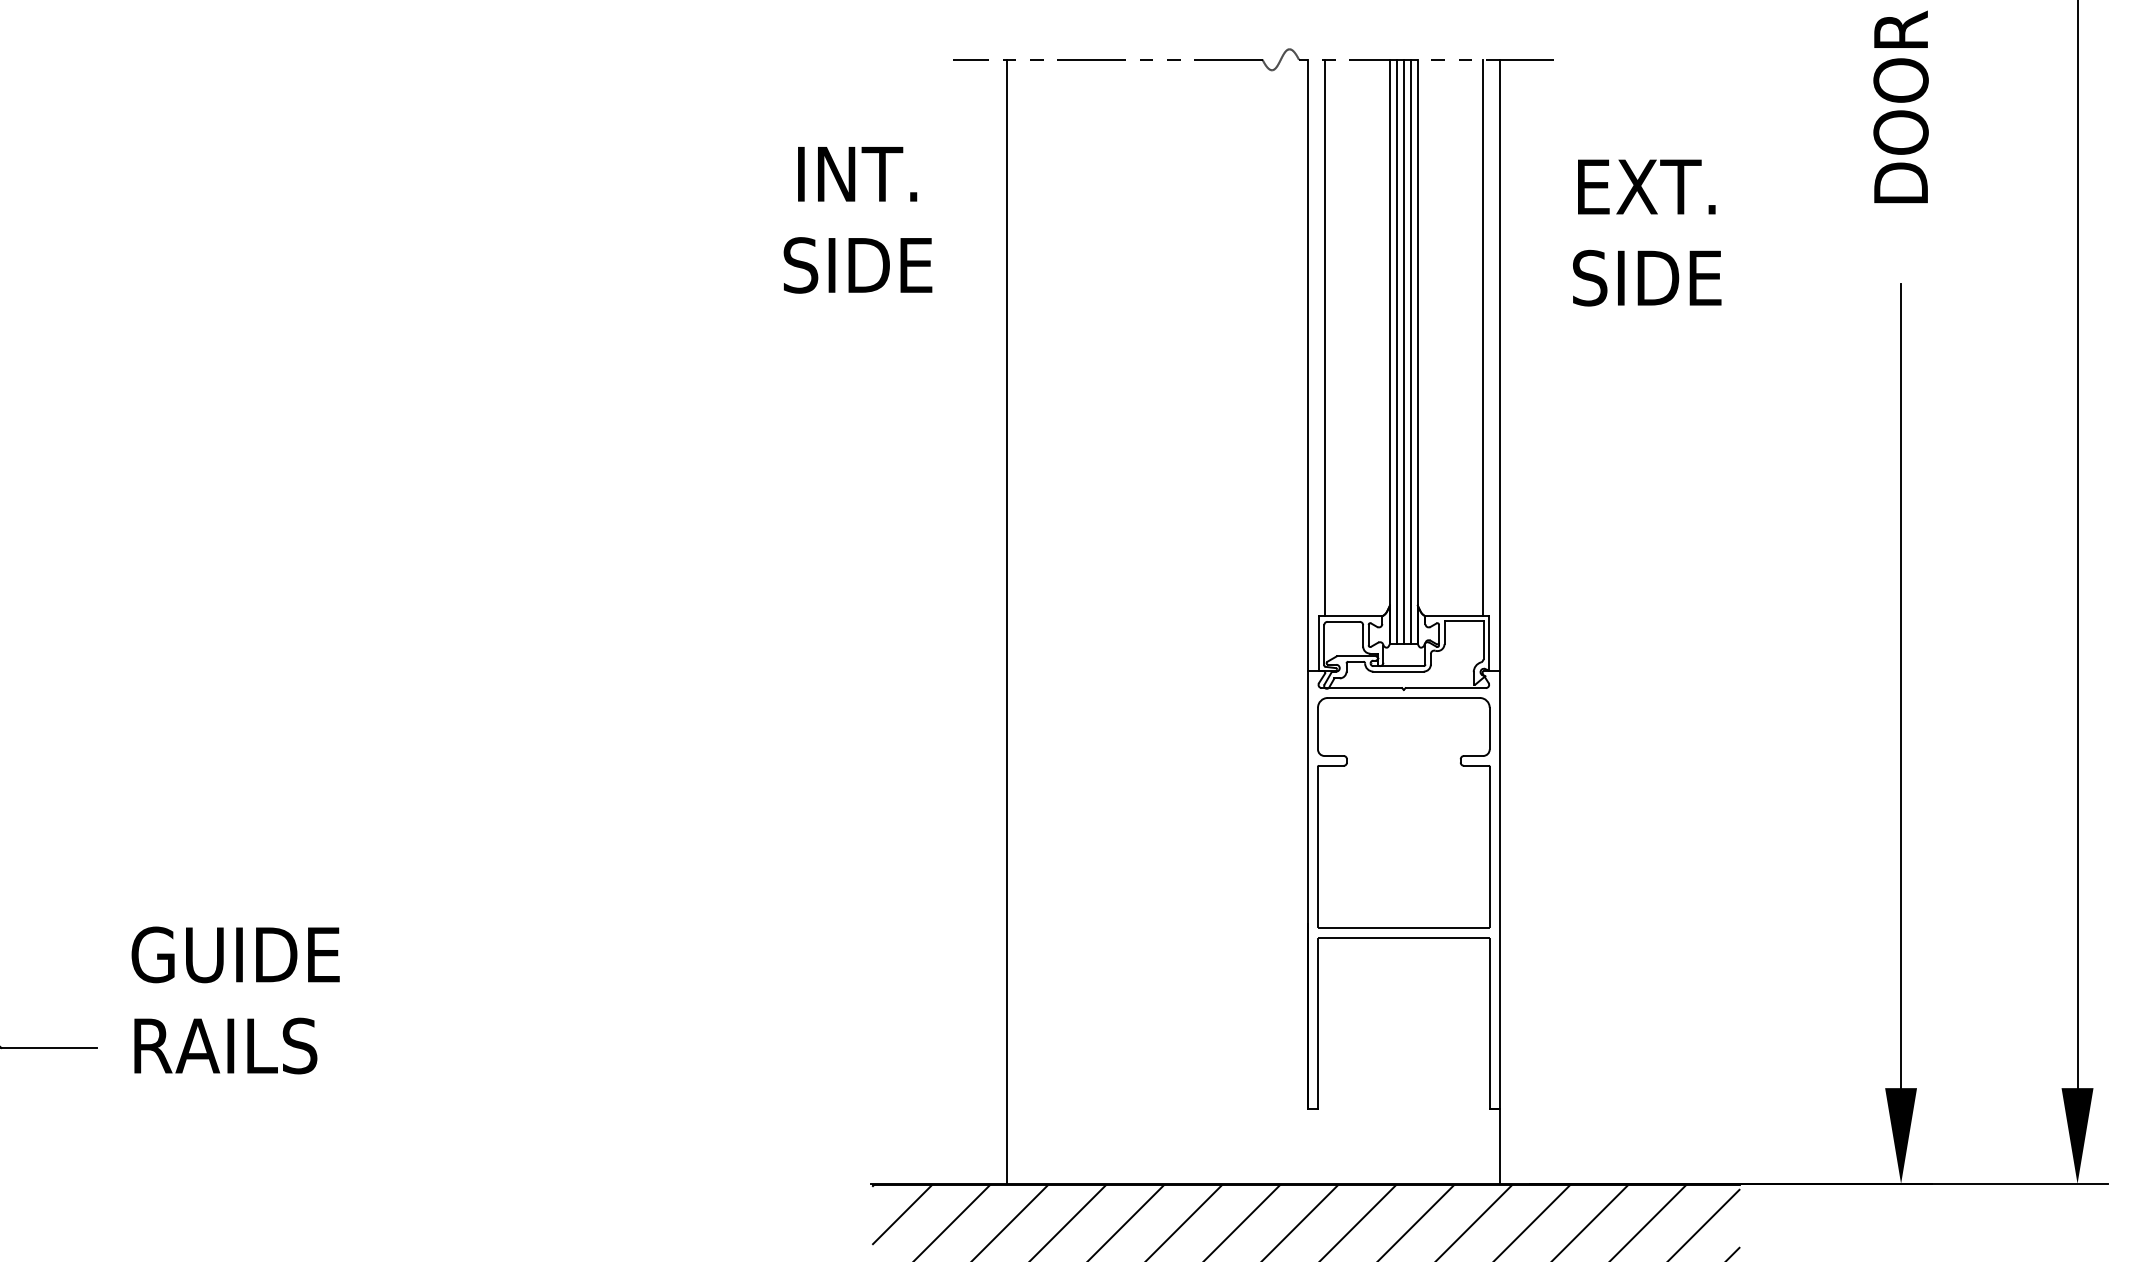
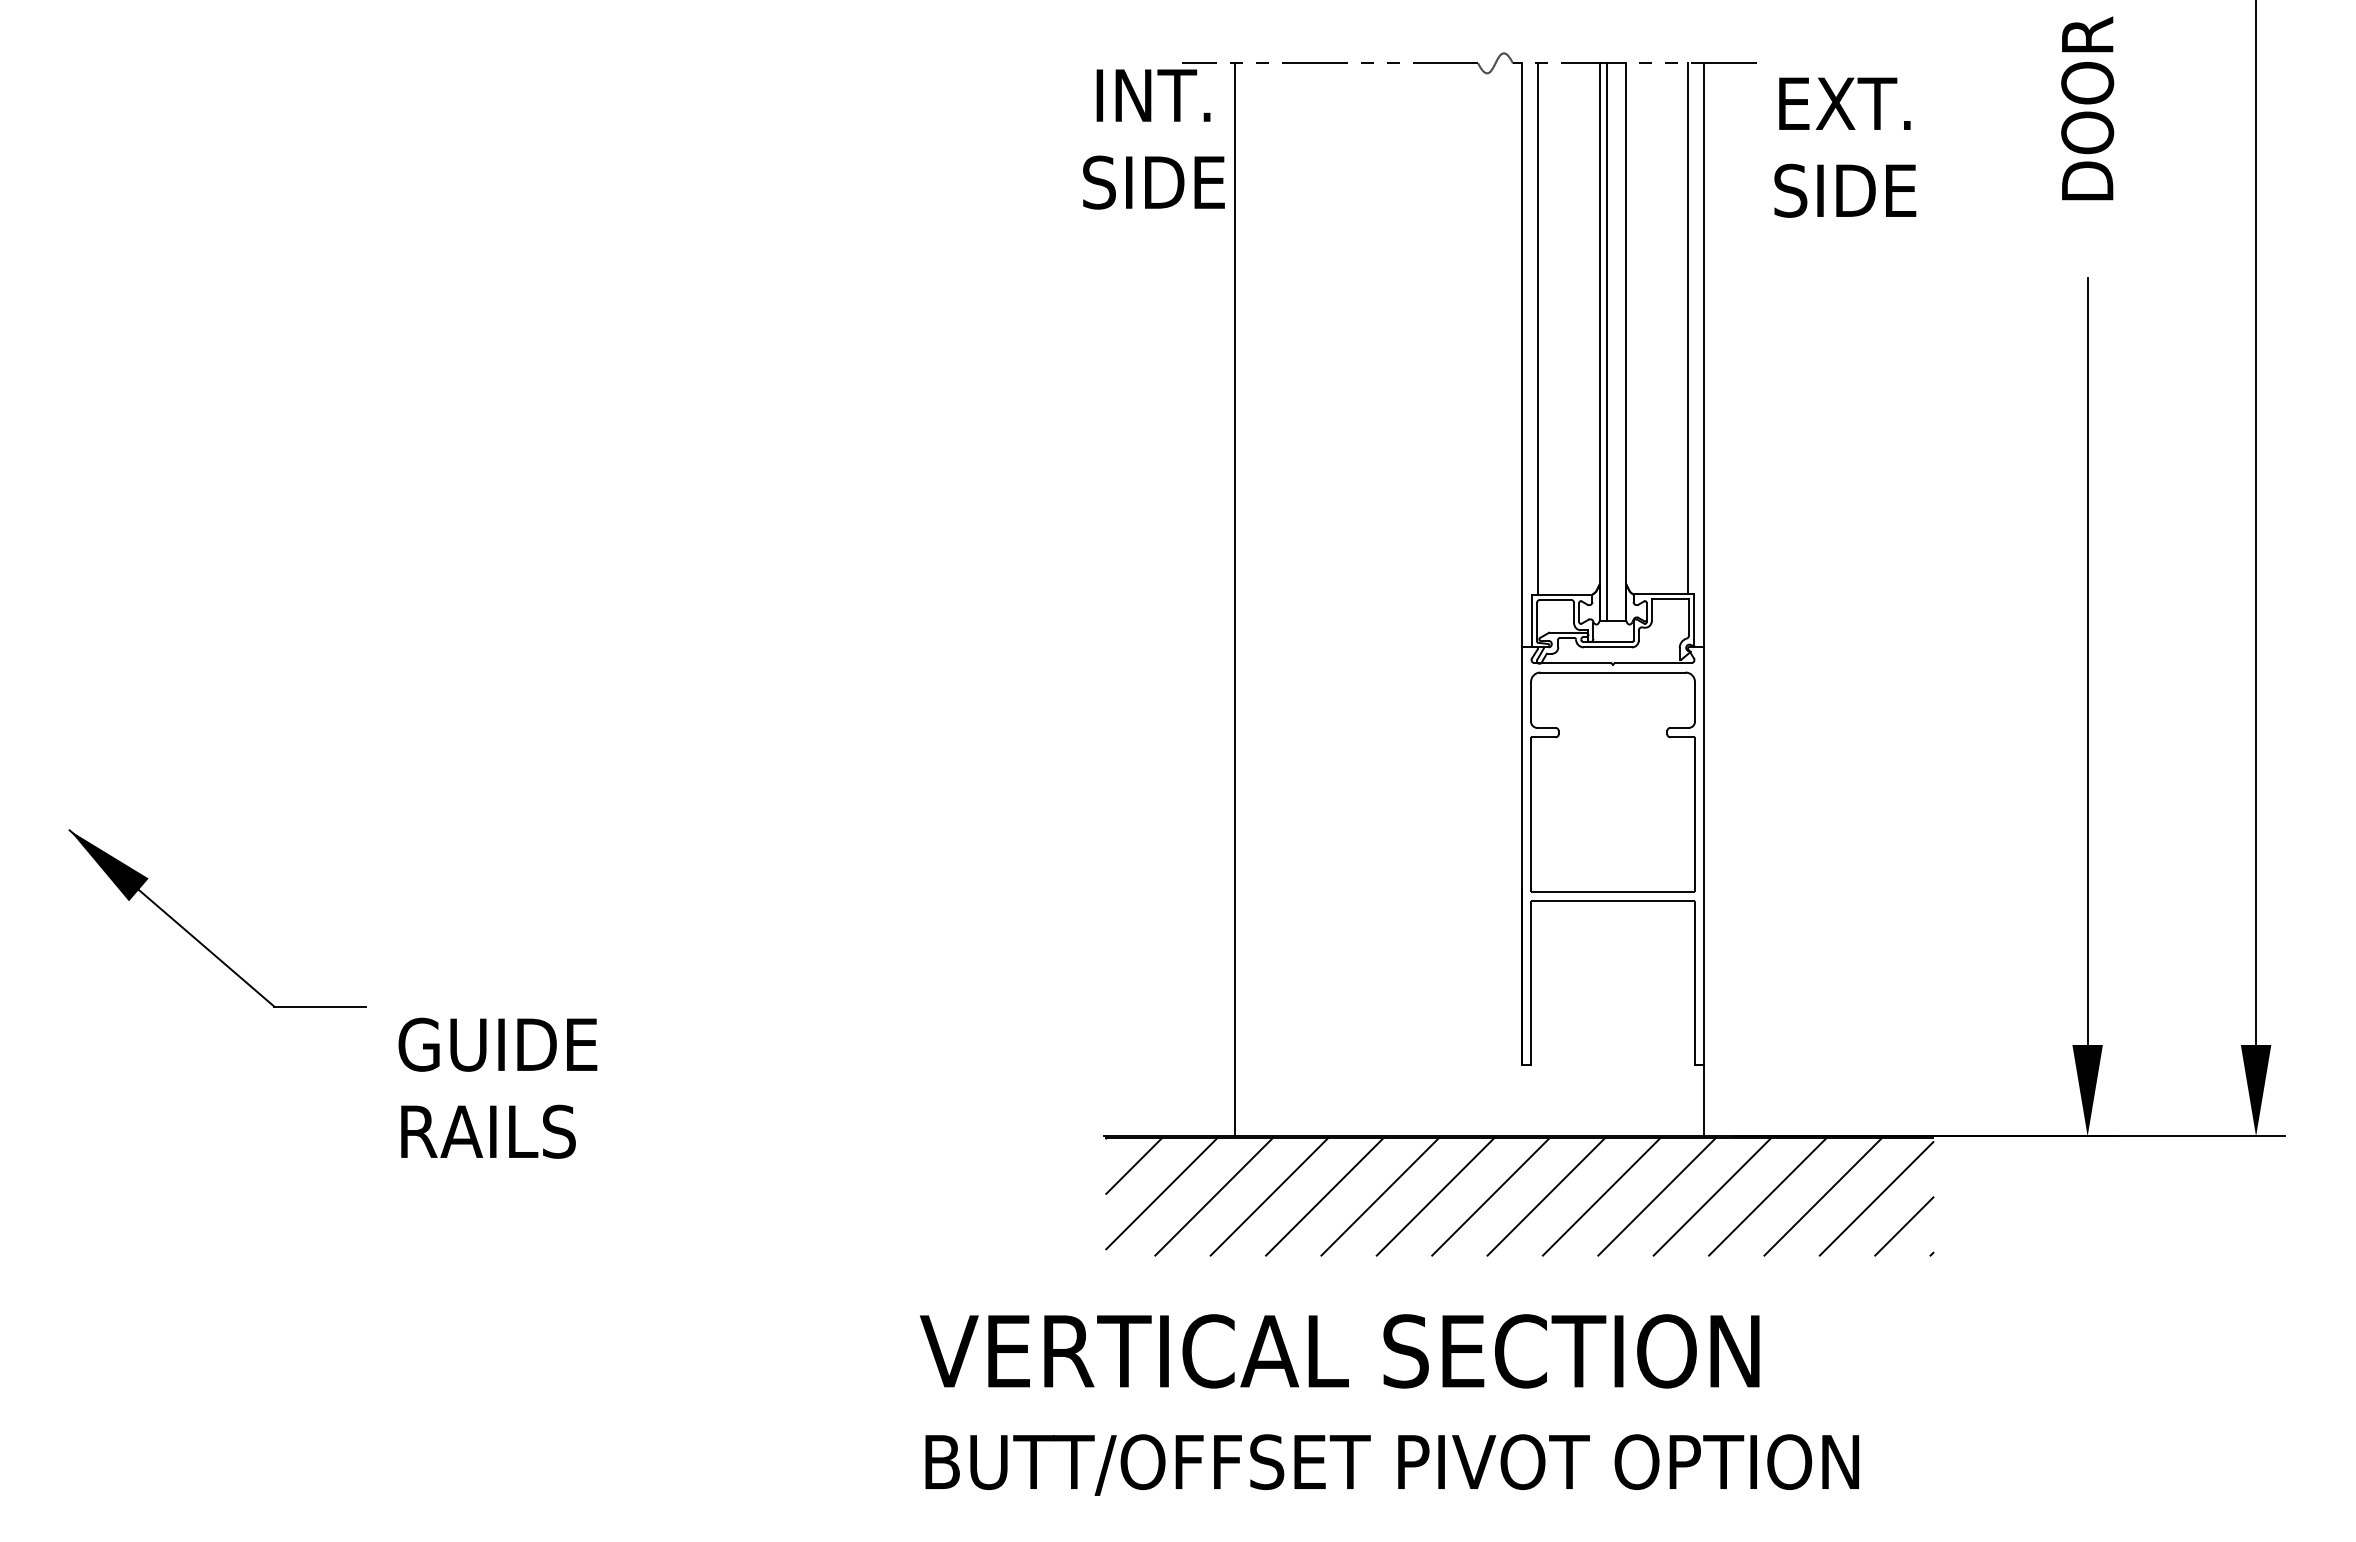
text: (857, 220) -> (1153, 139), moved
text: (1647, 232) -> (1845, 147), moved
line: (1404, 351) -> (1613, 341), removed
line: (1410, 351) -> (1619, 341), removed
text: (235, 999) -> (497, 1087), moved

